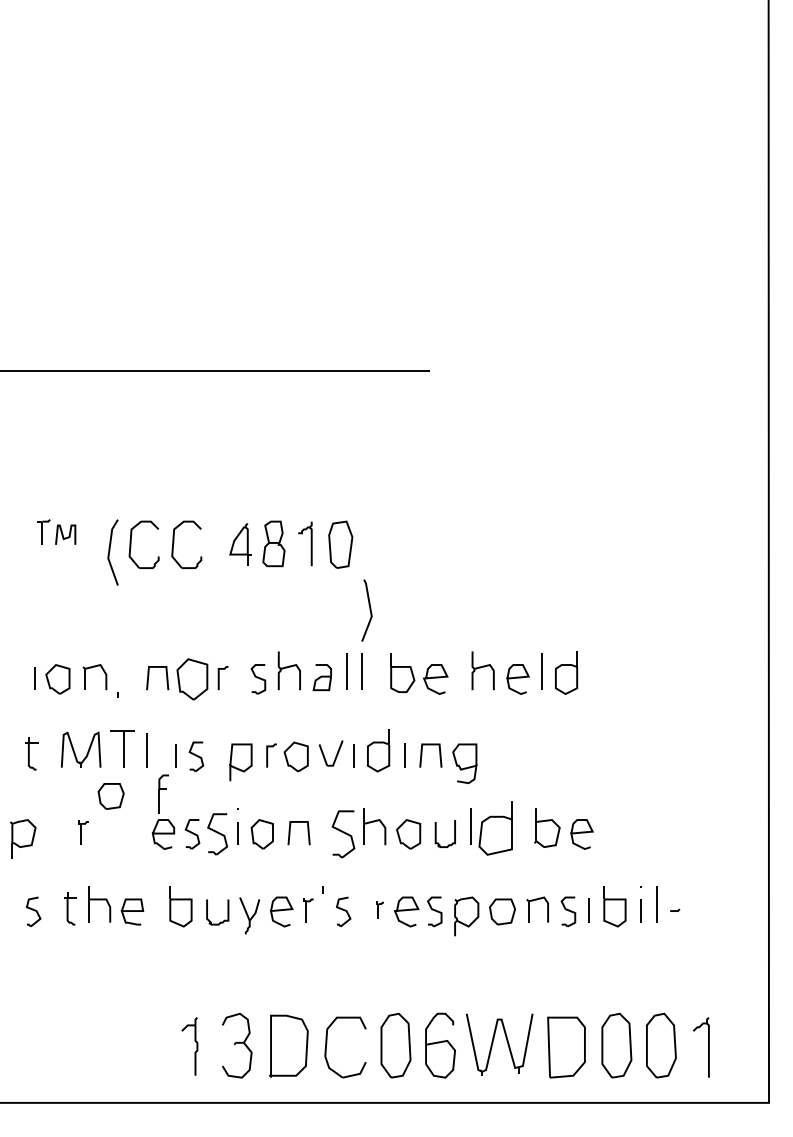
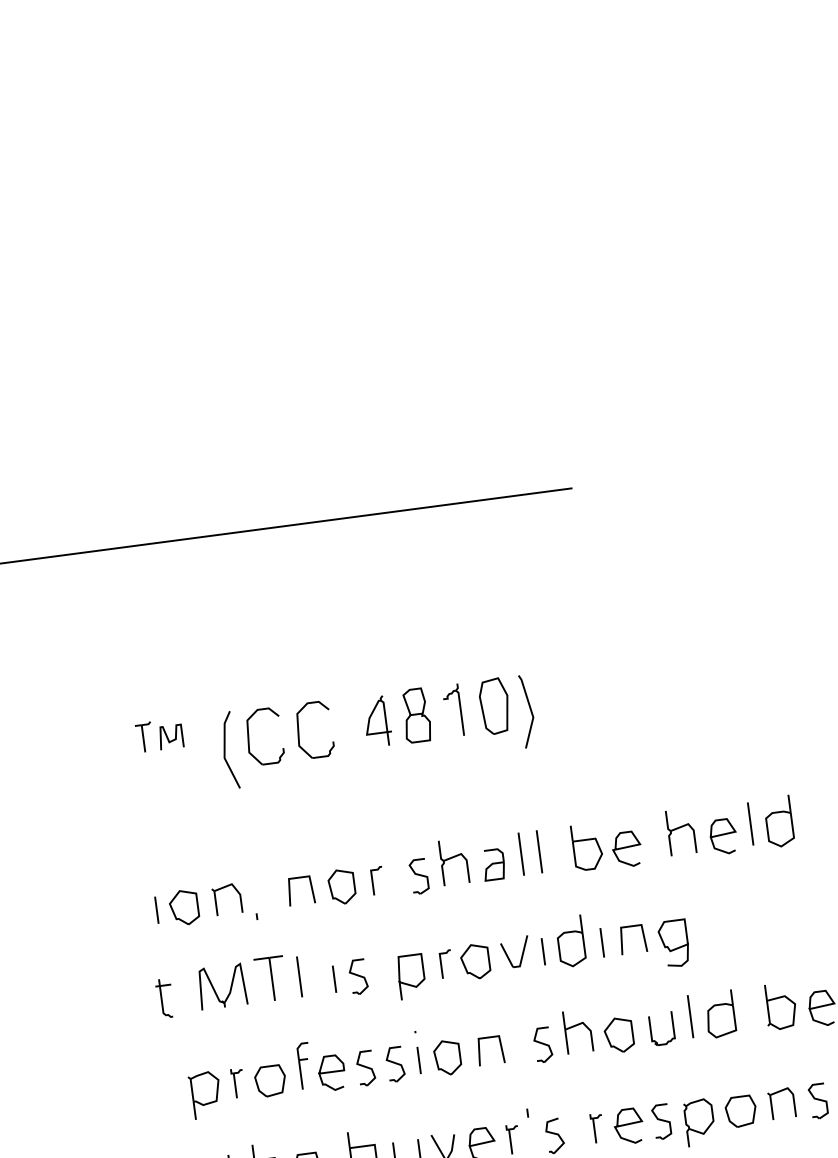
line: (369, 610) -> (529, 710), moved
part: (192, 679) -> (341, 886), size x0.71
part: (163, 793) -> (304, 1064), moved
part: (110, 796) -> (269, 1081), moved
part: (495, 827) -> (719, 1013), size x0.71
part: (217, 834) -> (395, 1064), size x0.71
part: (343, 834) -> (542, 1045), size x0.62
part: (23, 838) -> (205, 1094), moved
part: (380, 910) -> (597, 1128), size x1.43

